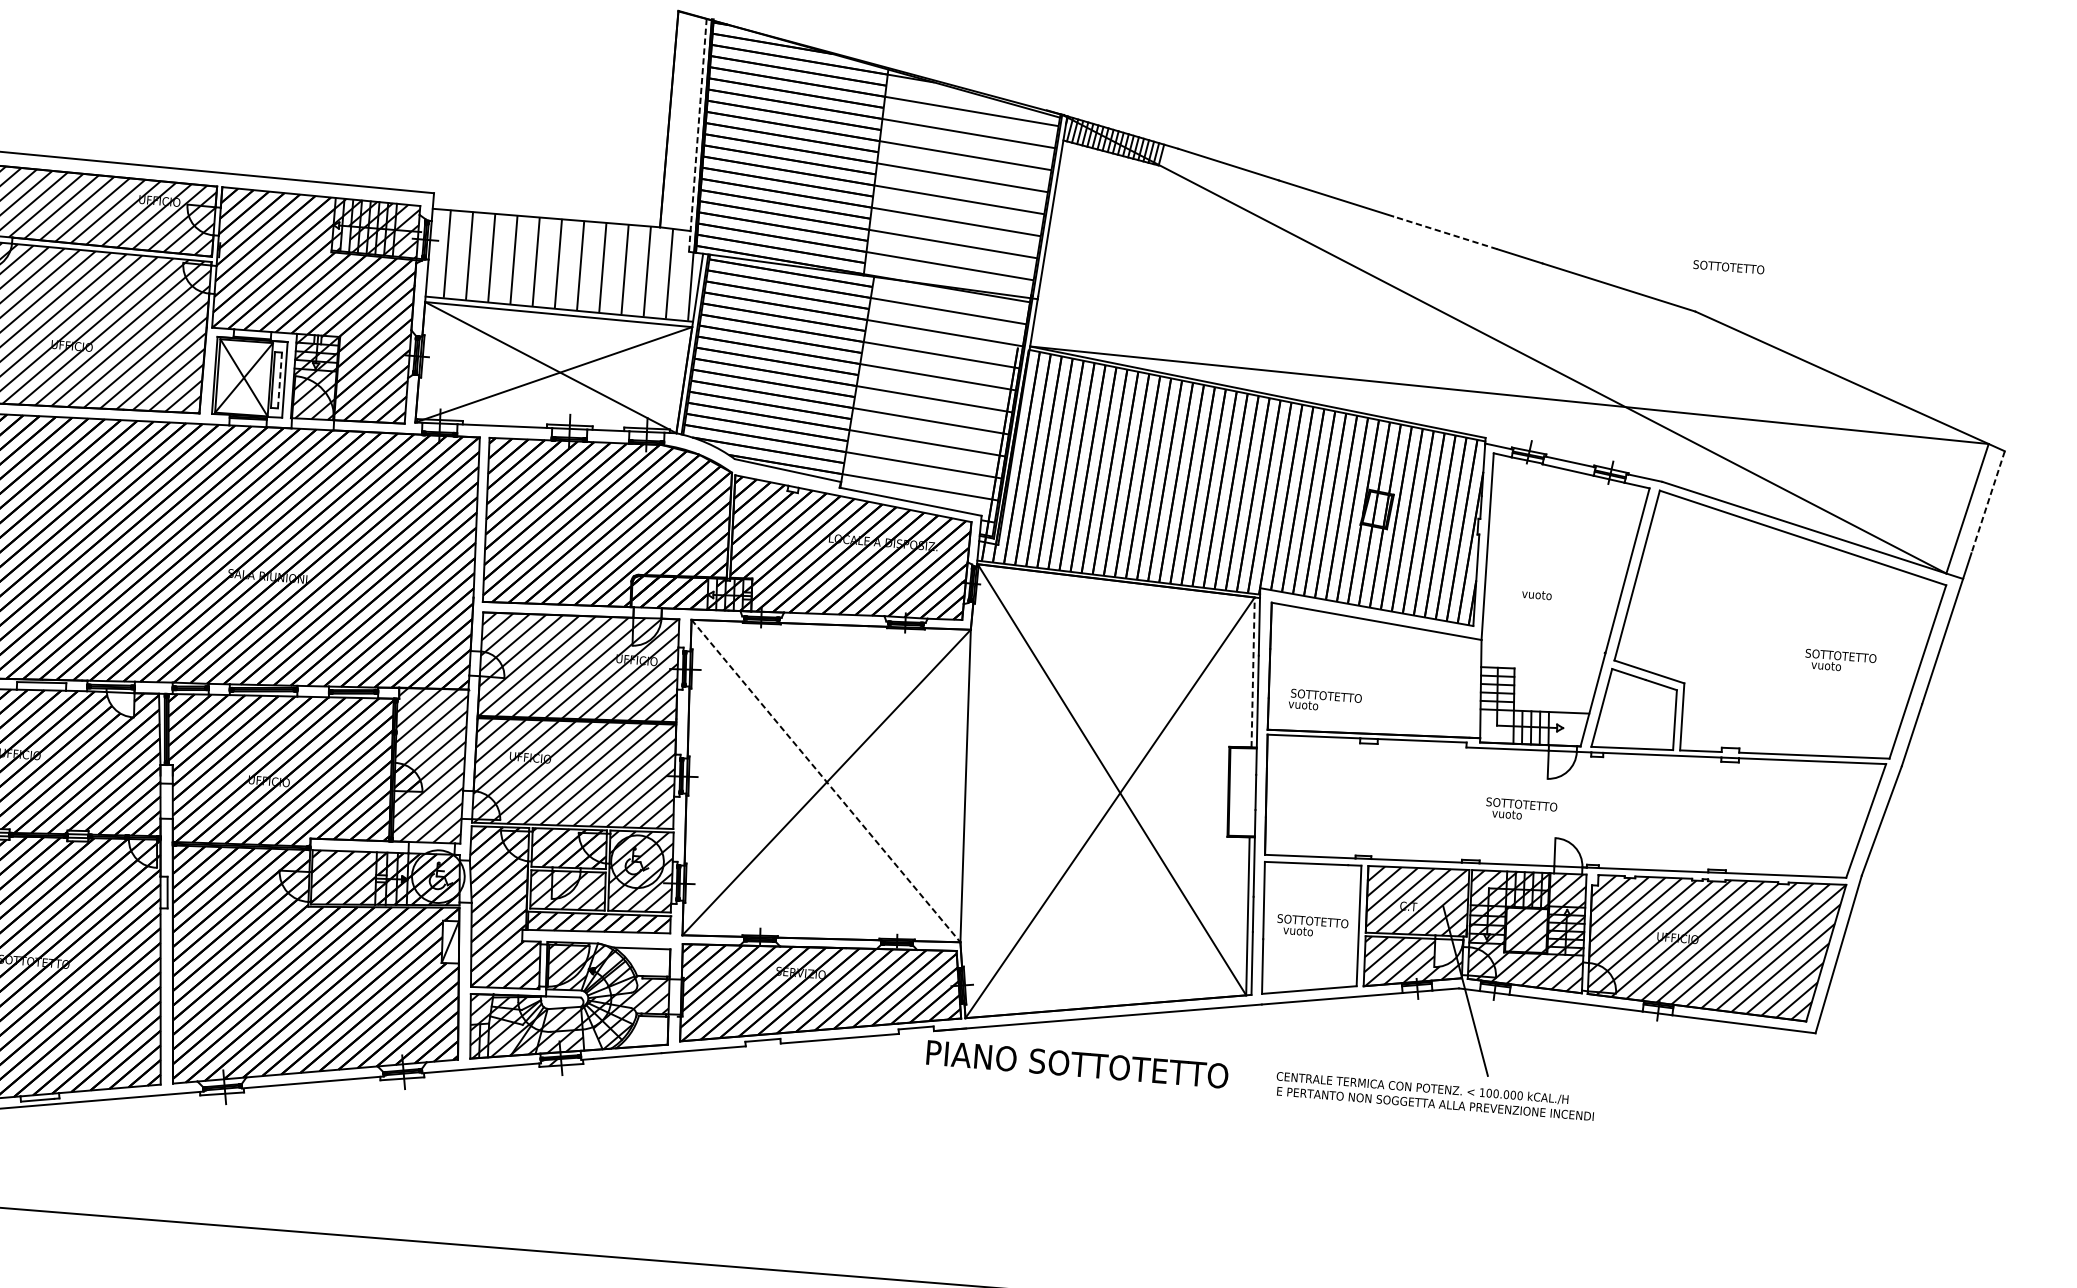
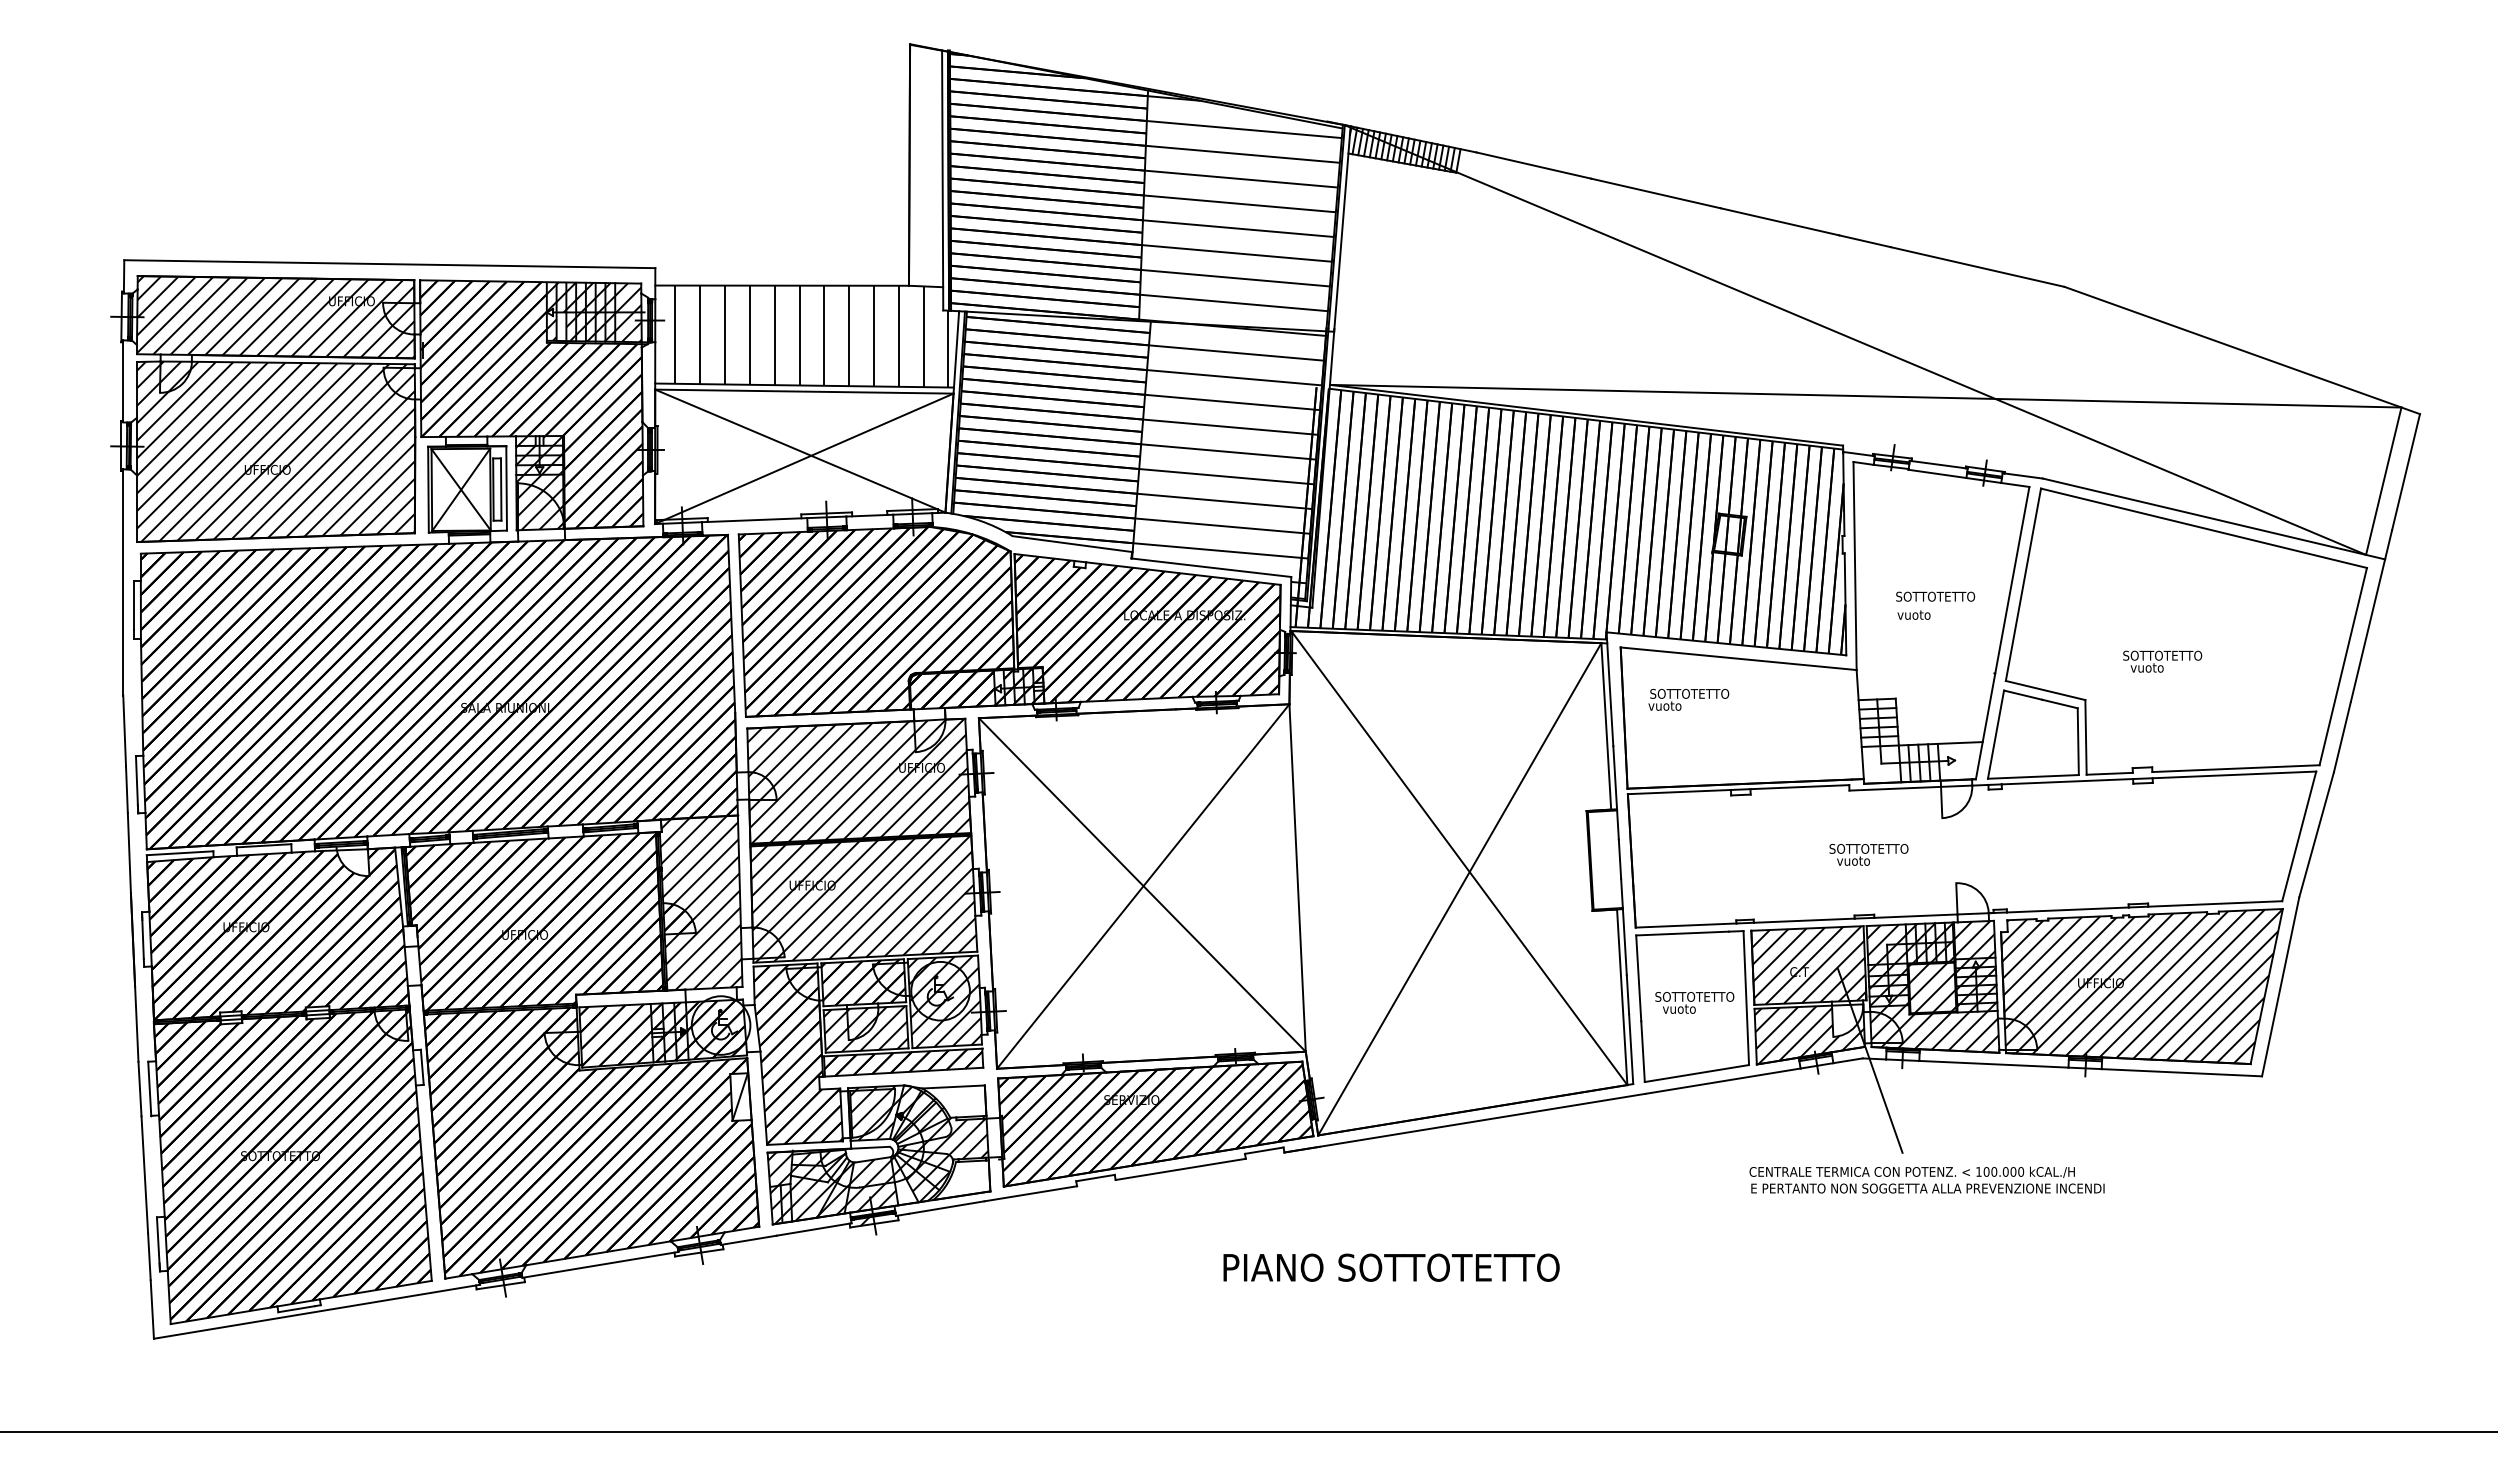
line: (697, 135) -> (942, 180), dashed -> solid
line: (1445, 232) -> (1780, 221), dashed -> solid
text: (1728, 267) -> (1935, 596), moved
line: (280, 381) -> (501, 490), dashed -> solid
line: (1988, 502) -> (2406, 472), dashed -> solid
text: (1840, 661) -> (2162, 661), moved
line: (1253, 671) -> (1606, 725), dashed -> solid
text: (1325, 700) -> (1688, 699), moved
line: (826, 781) -> (1142, 885), dashed -> solid
text: (1521, 809) -> (1868, 854), moved
text: (1077, 1064) -> (1391, 1267), moved
text: (1434, 1095) -> (1926, 1179), moved

